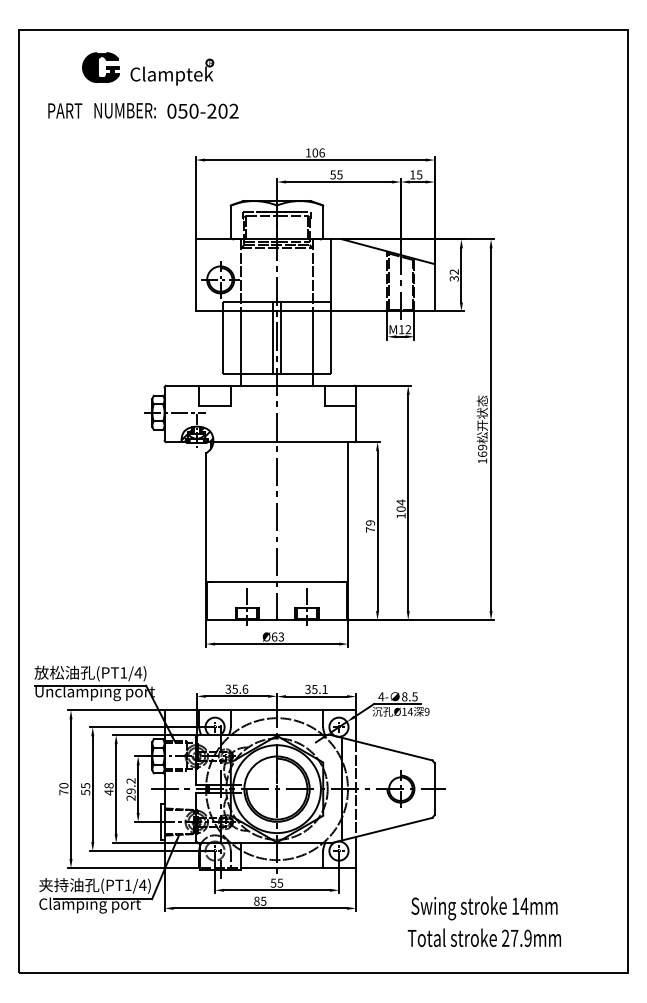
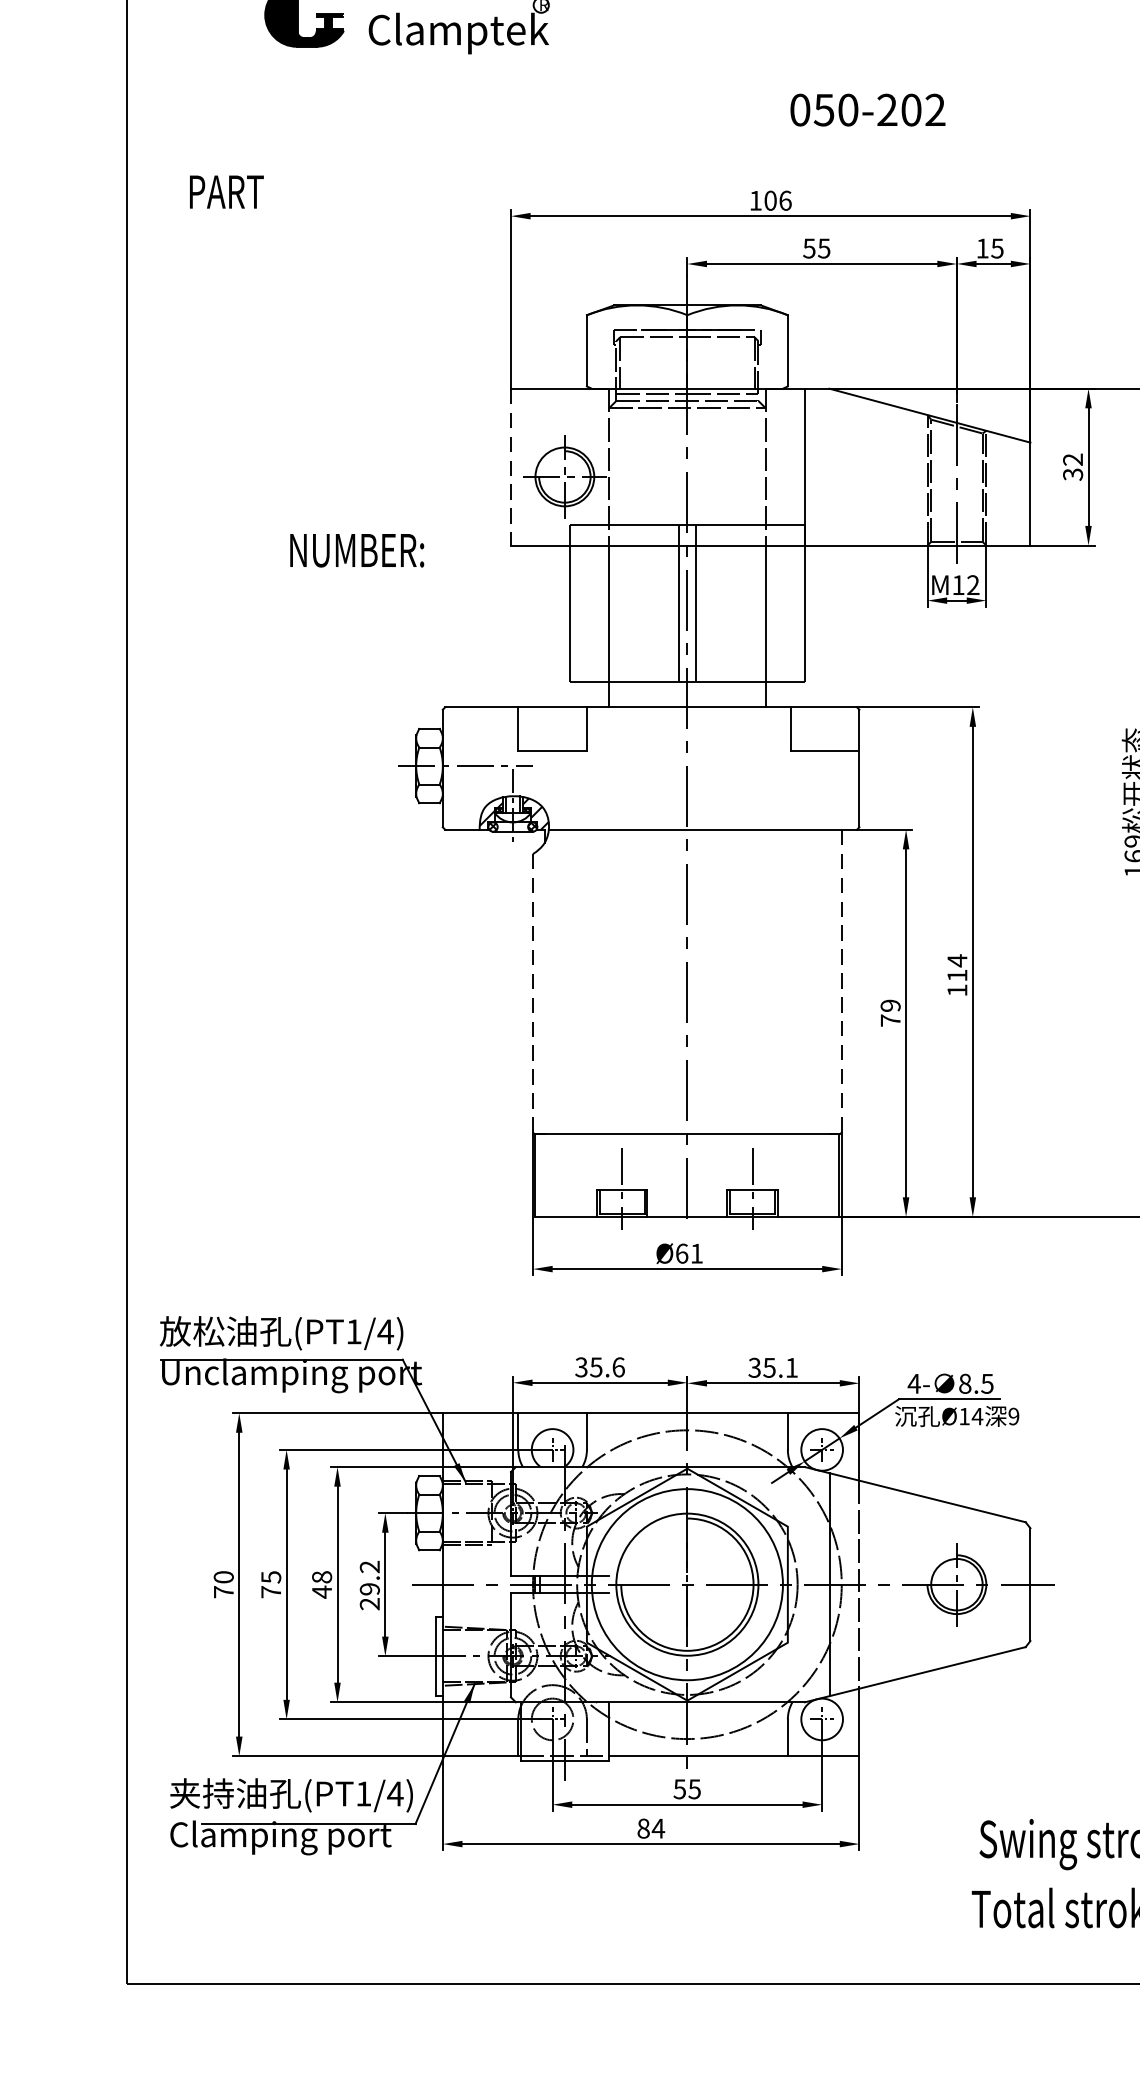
text: (65, 110) -> (227, 191), moved
text: (124, 110) -> (355, 549), moved
text: (202, 110) -> (866, 108), moved
line: (195, 275) -> (510, 467), solid -> dashed
text: (400, 508) -> (955, 974), 104 -> 114
line: (347, 512) -> (840, 982), solid -> dashed
line: (206, 517) -> (533, 993), solid -> dashed
text: (281, 636) -> (697, 1252), Ø63 -> Ø61
text: (85, 792) -> (270, 1591), 55 -> 75
text: (263, 900) -> (657, 1826), 85 -> 84

